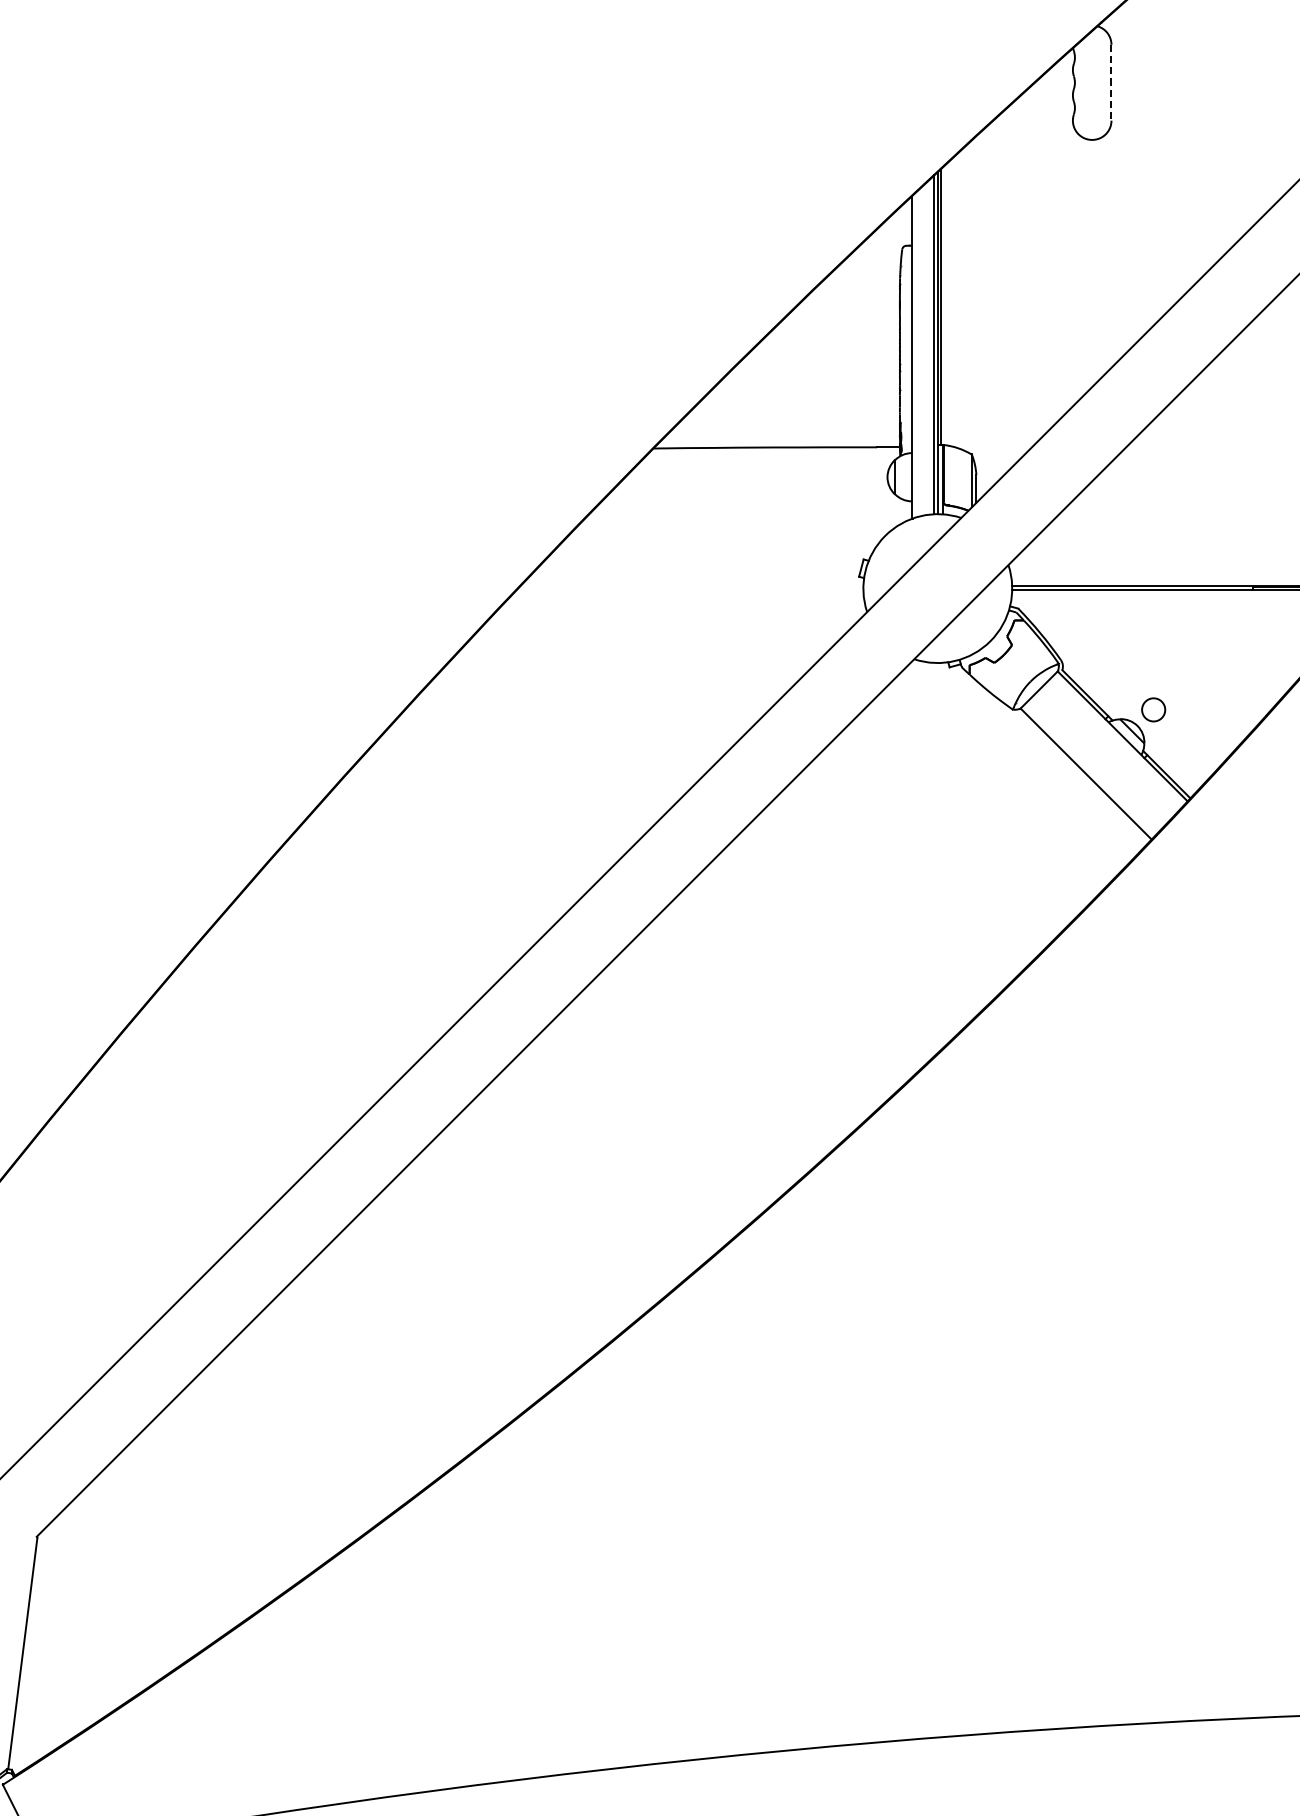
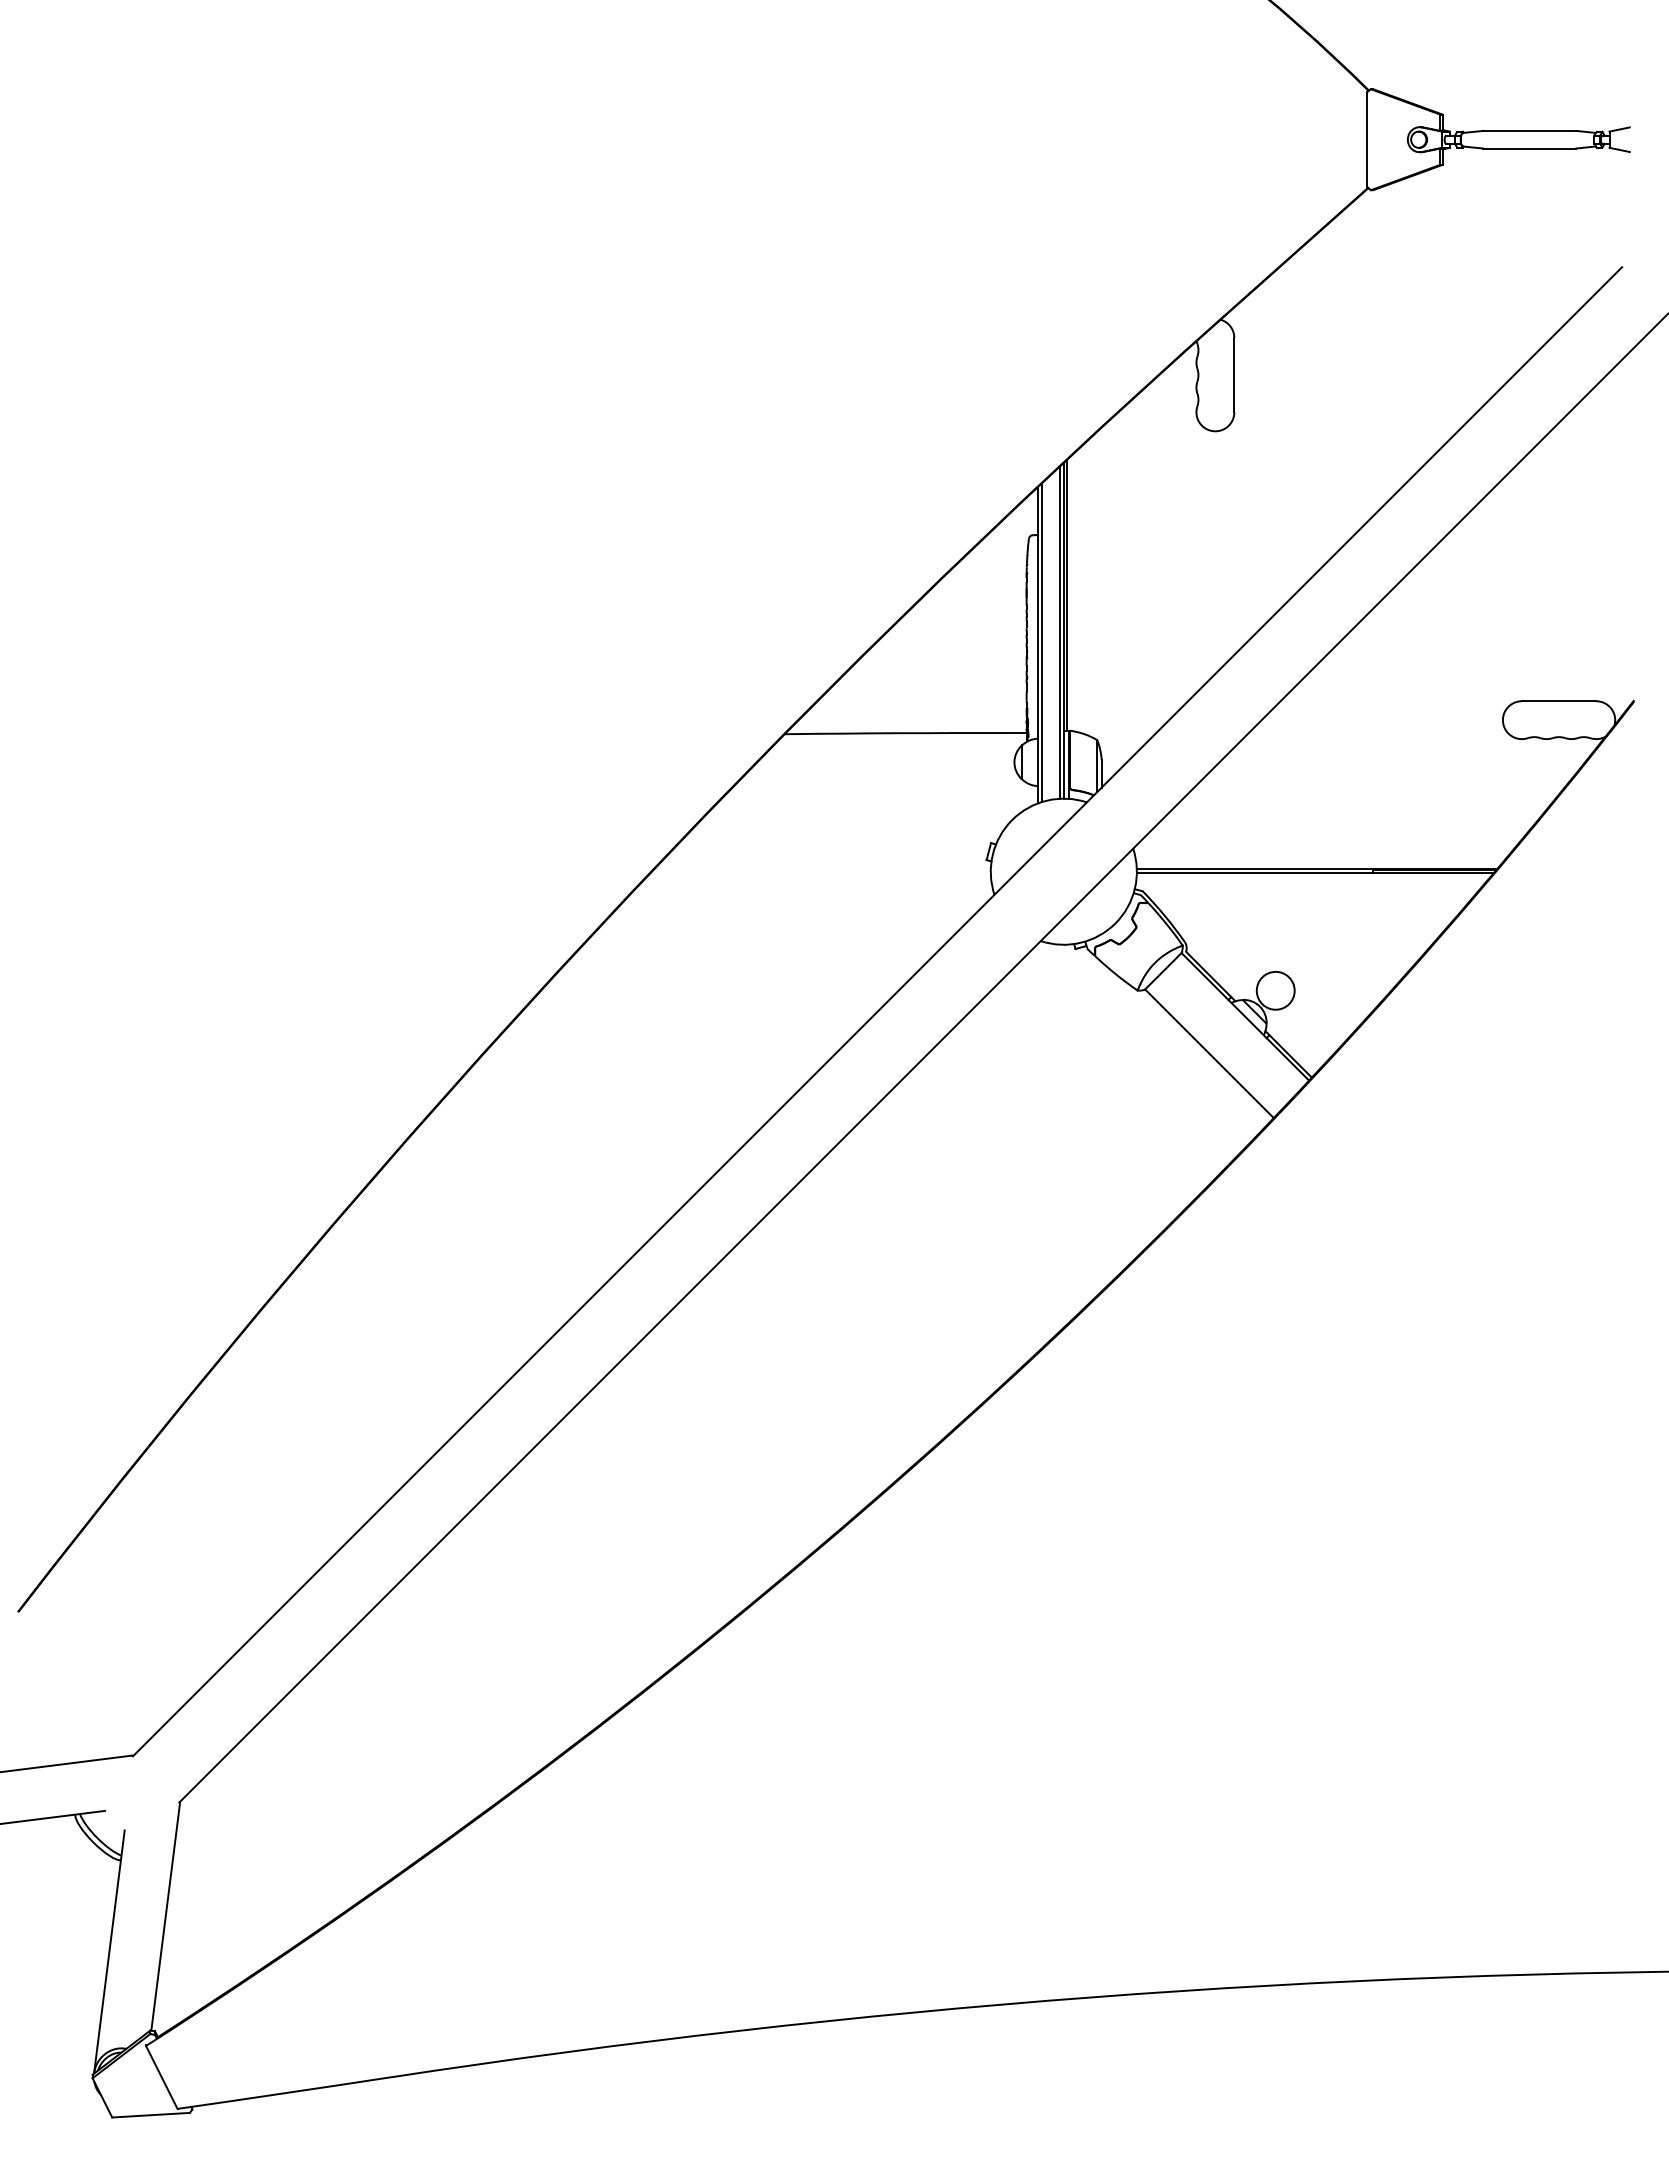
line: (1111, 83) -> (1234, 375), dashed -> solid
line: (915, 355) -> (1041, 642), added
circle: (1153, 709) -> (1275, 990), size x1.67

